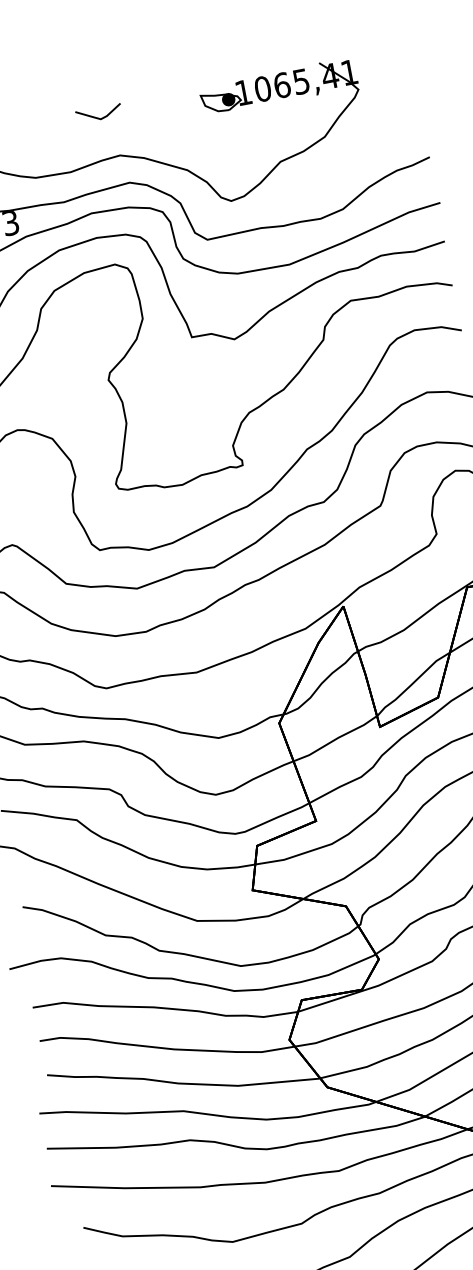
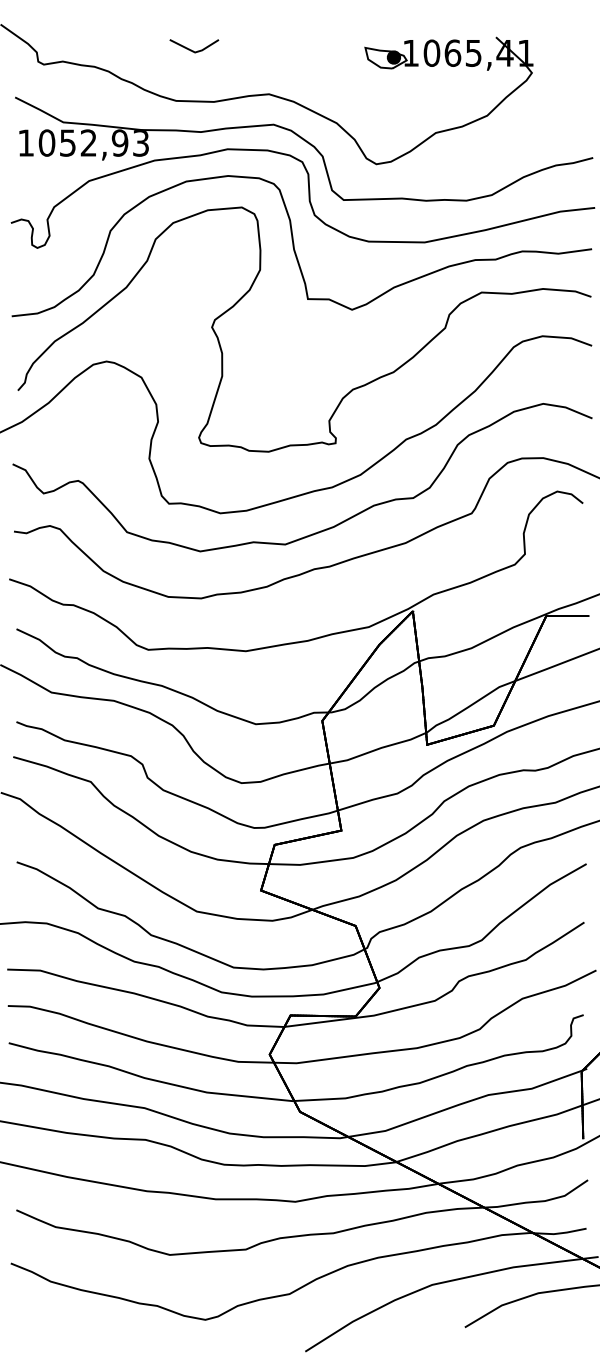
line: (98, 117) -> (193, 50), moved

